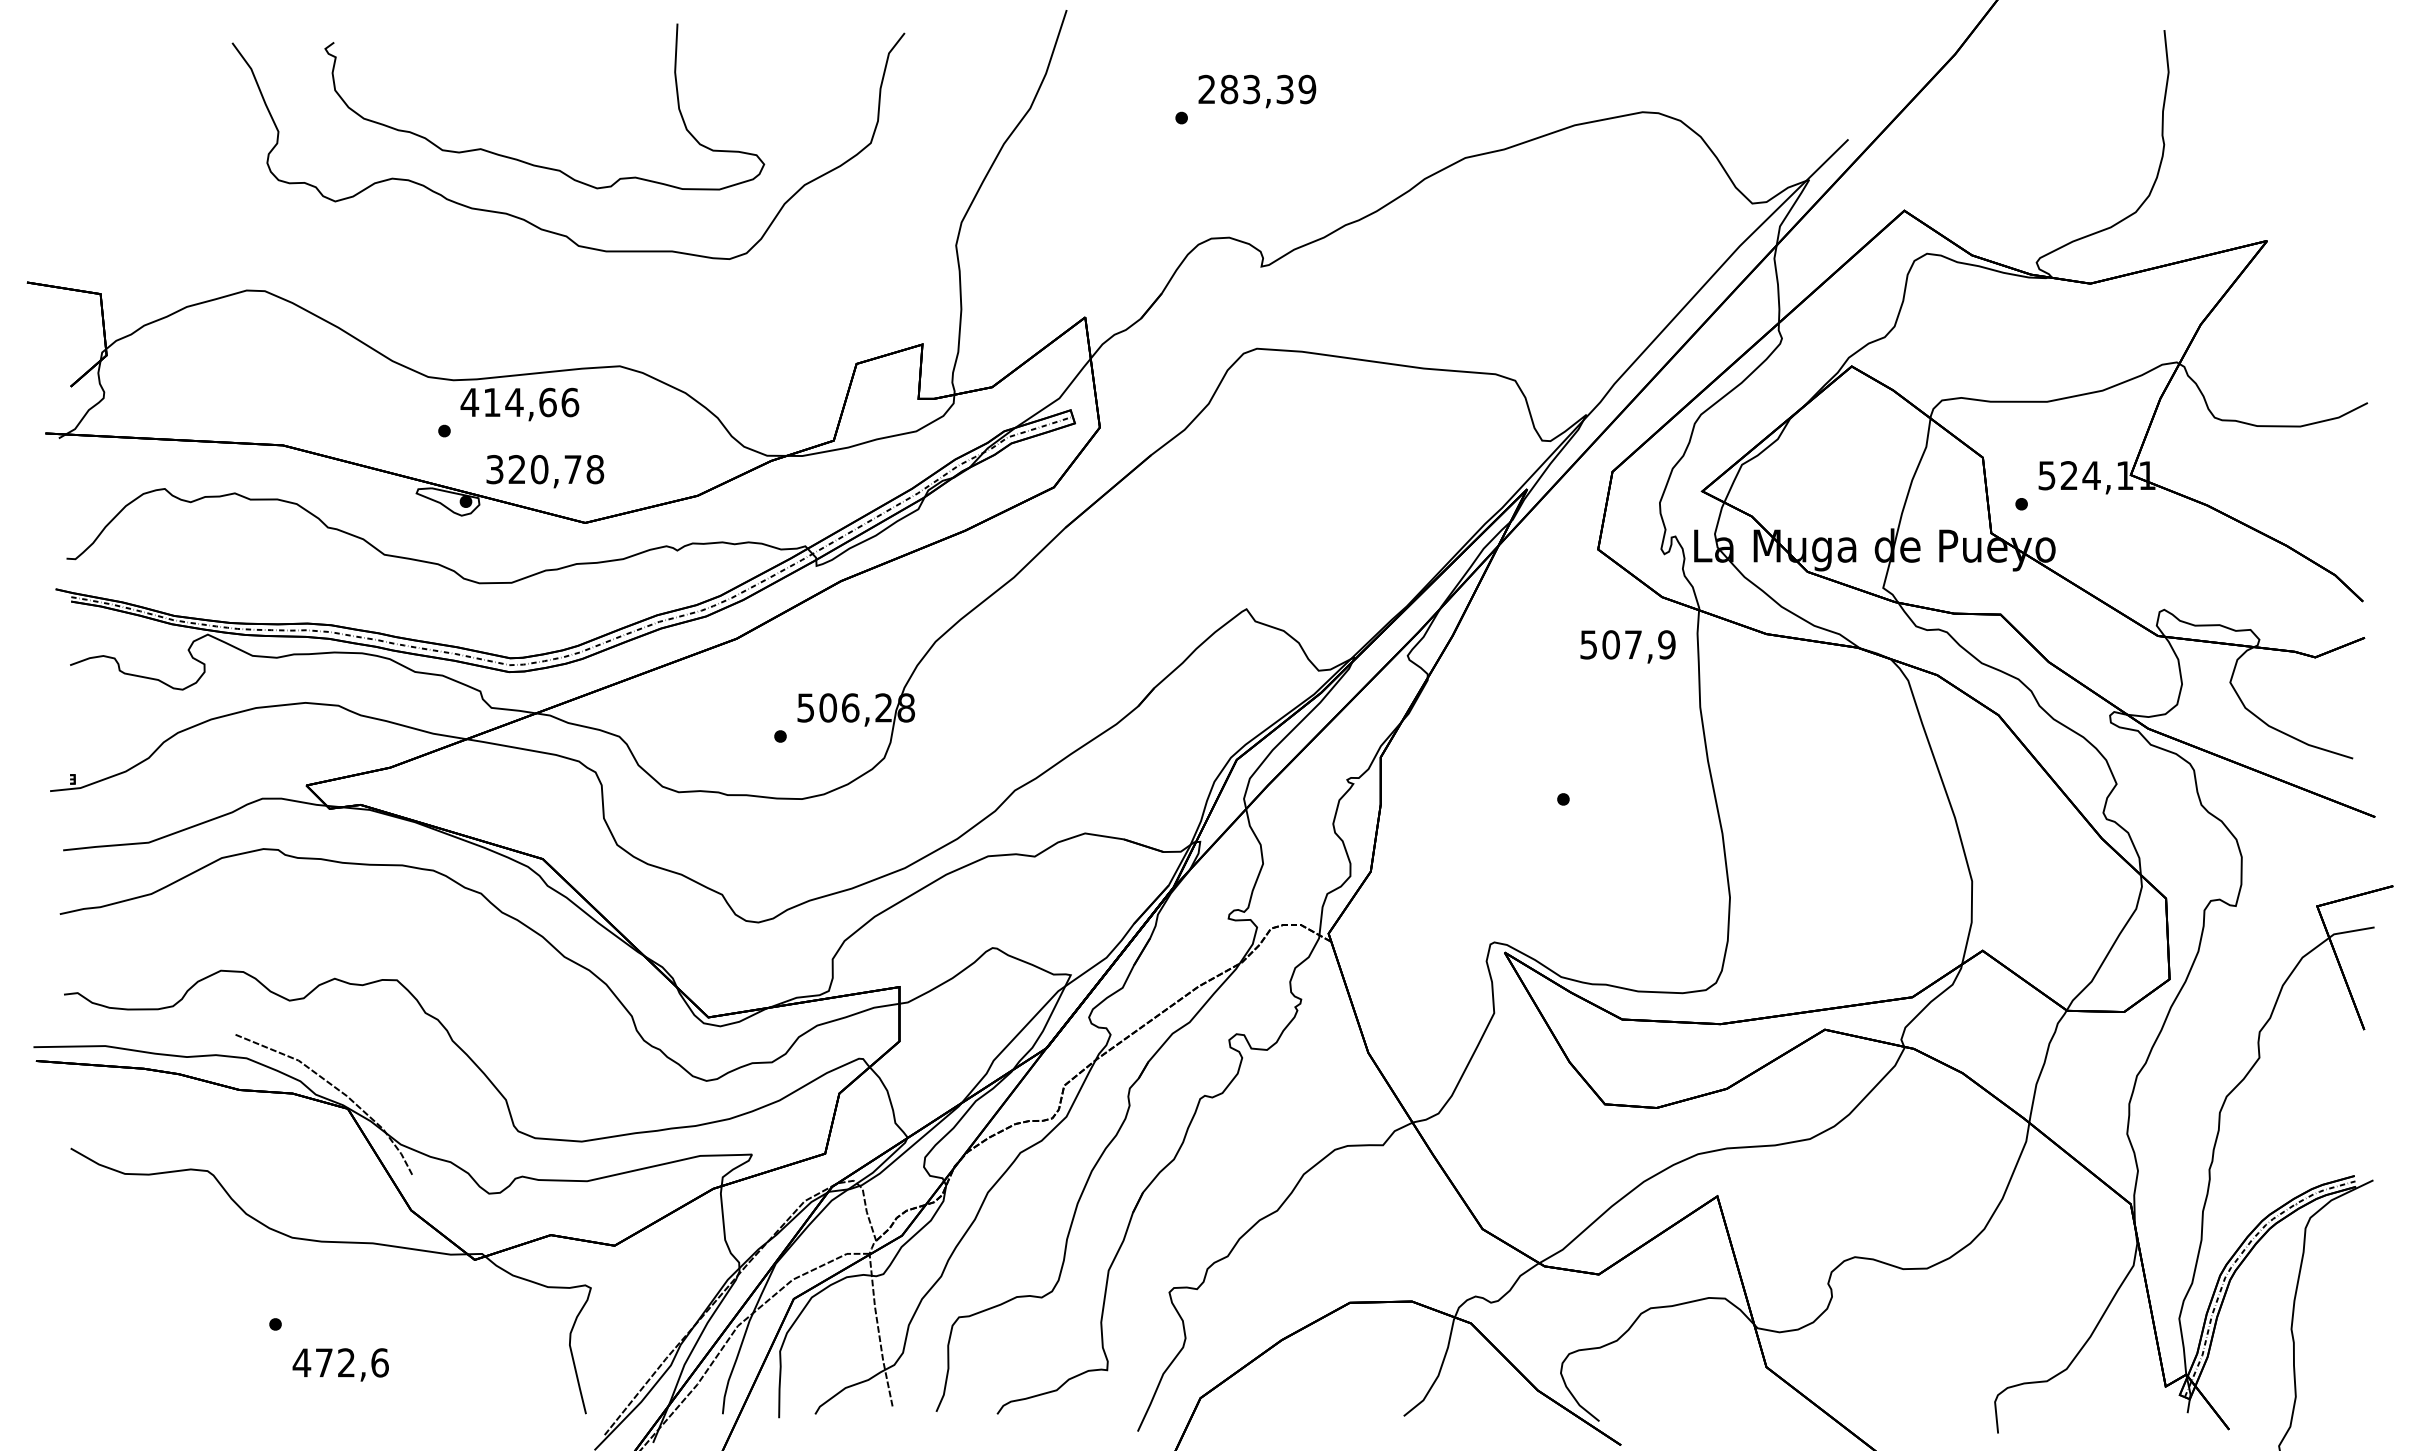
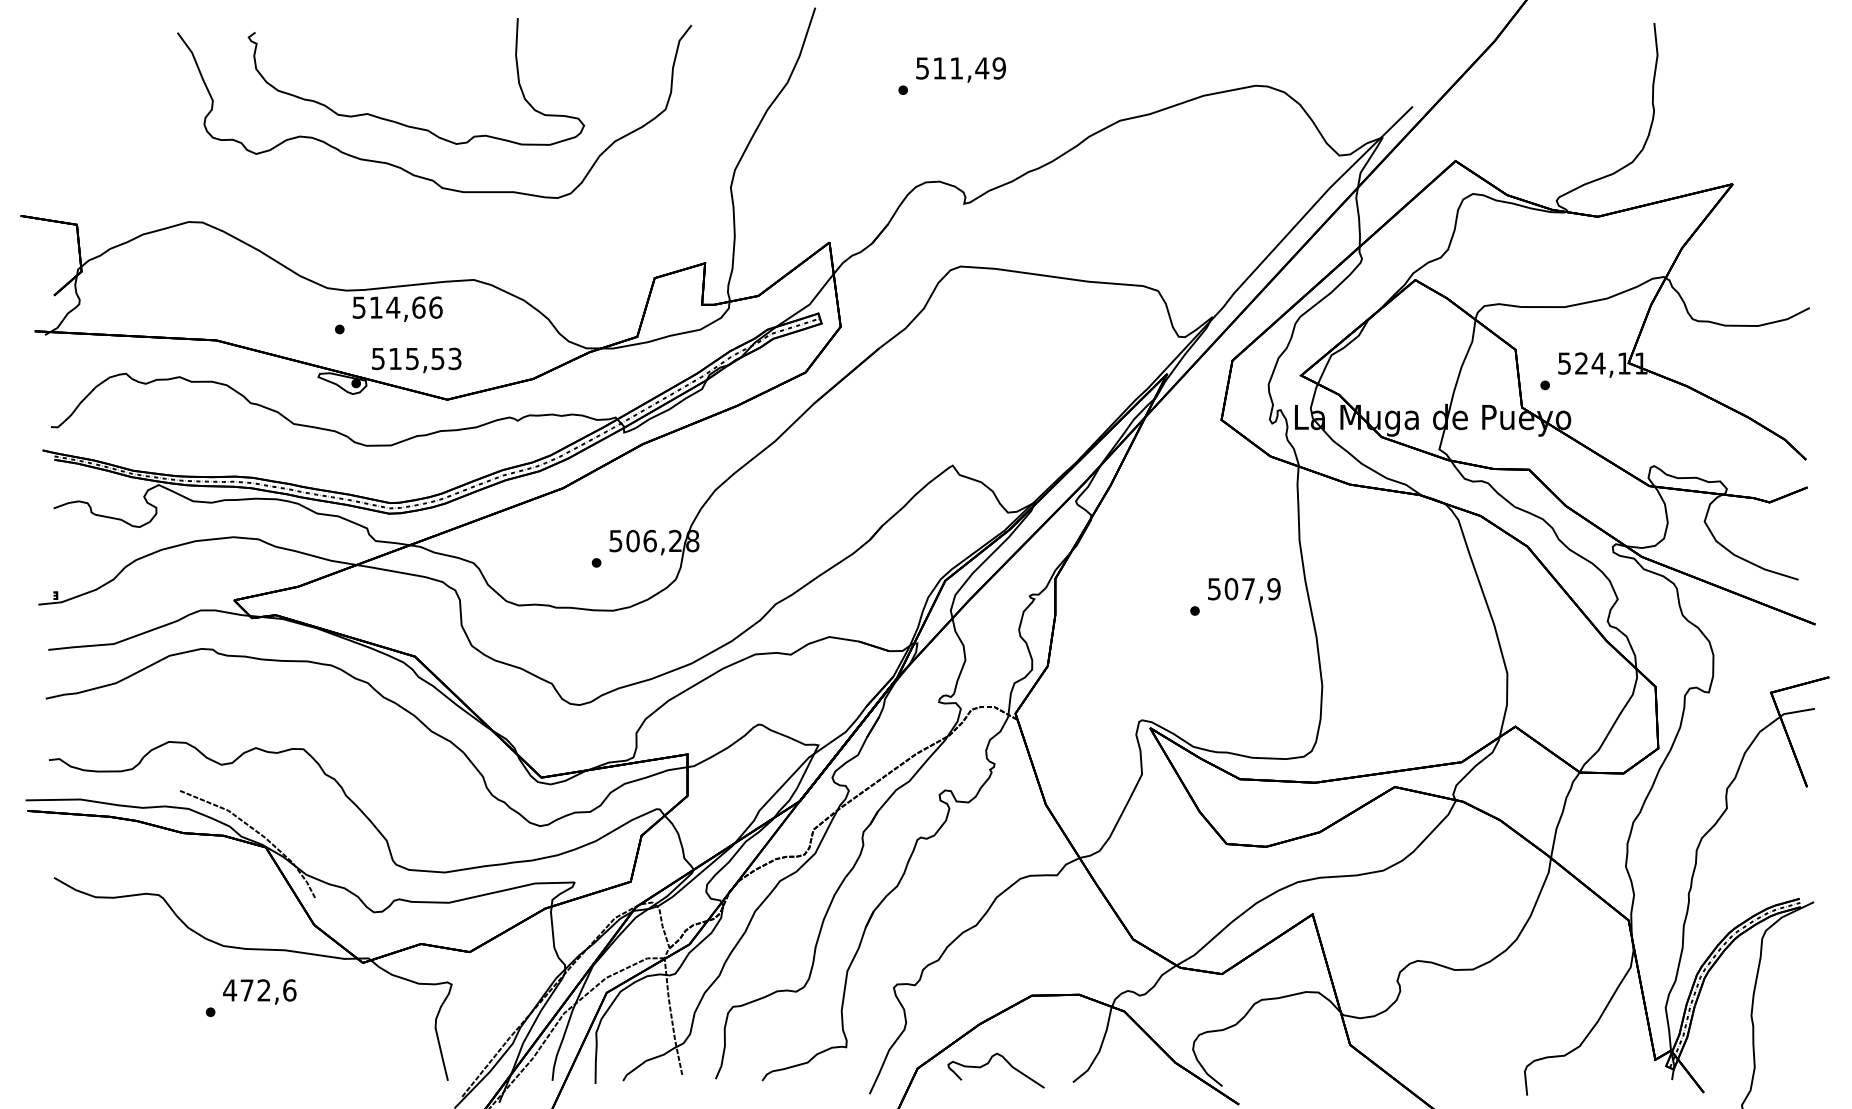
text: (1246, 89) -> (952, 68), 283,39 -> 511,49
text: (469, 402) -> (358, 307), 414,66 -> 514,66
text: (545, 469) -> (416, 358), 320,78 -> 515,53
text: (1627, 646) -> (1243, 590), moved
text: (340, 1364) -> (259, 991), moved
curve: (1293, 1391) -> (988, 1063), added

